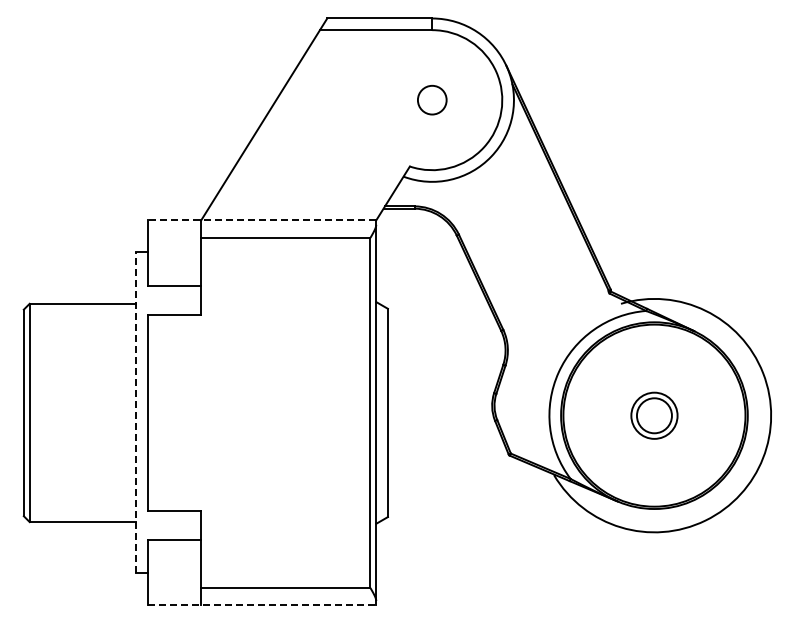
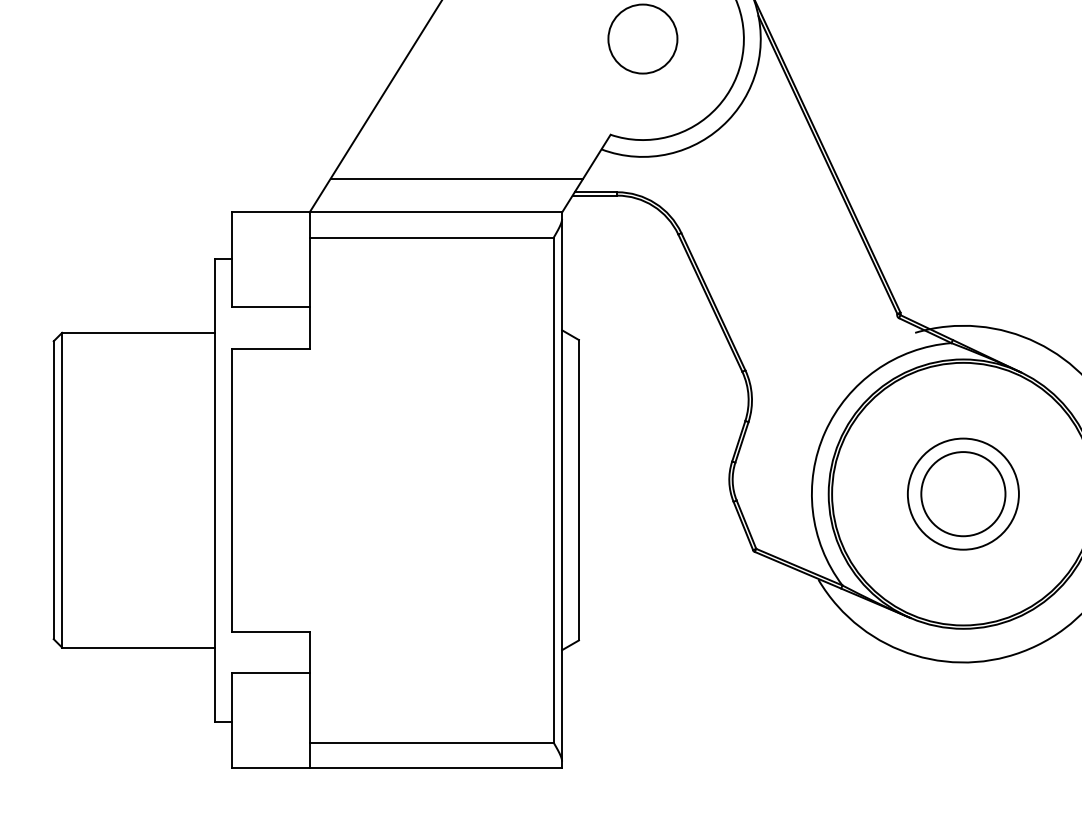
circle: (432, 100) -> (643, 39), size x1.67
line: (302, 197) -> (455, 179), added
line: (261, 220) -> (396, 212), dashed -> solid
line: (135, 412) -> (214, 489), dashed -> solid
part: (654, 415) -> (963, 493), size x1.67
line: (262, 605) -> (398, 768), dashed -> solid

